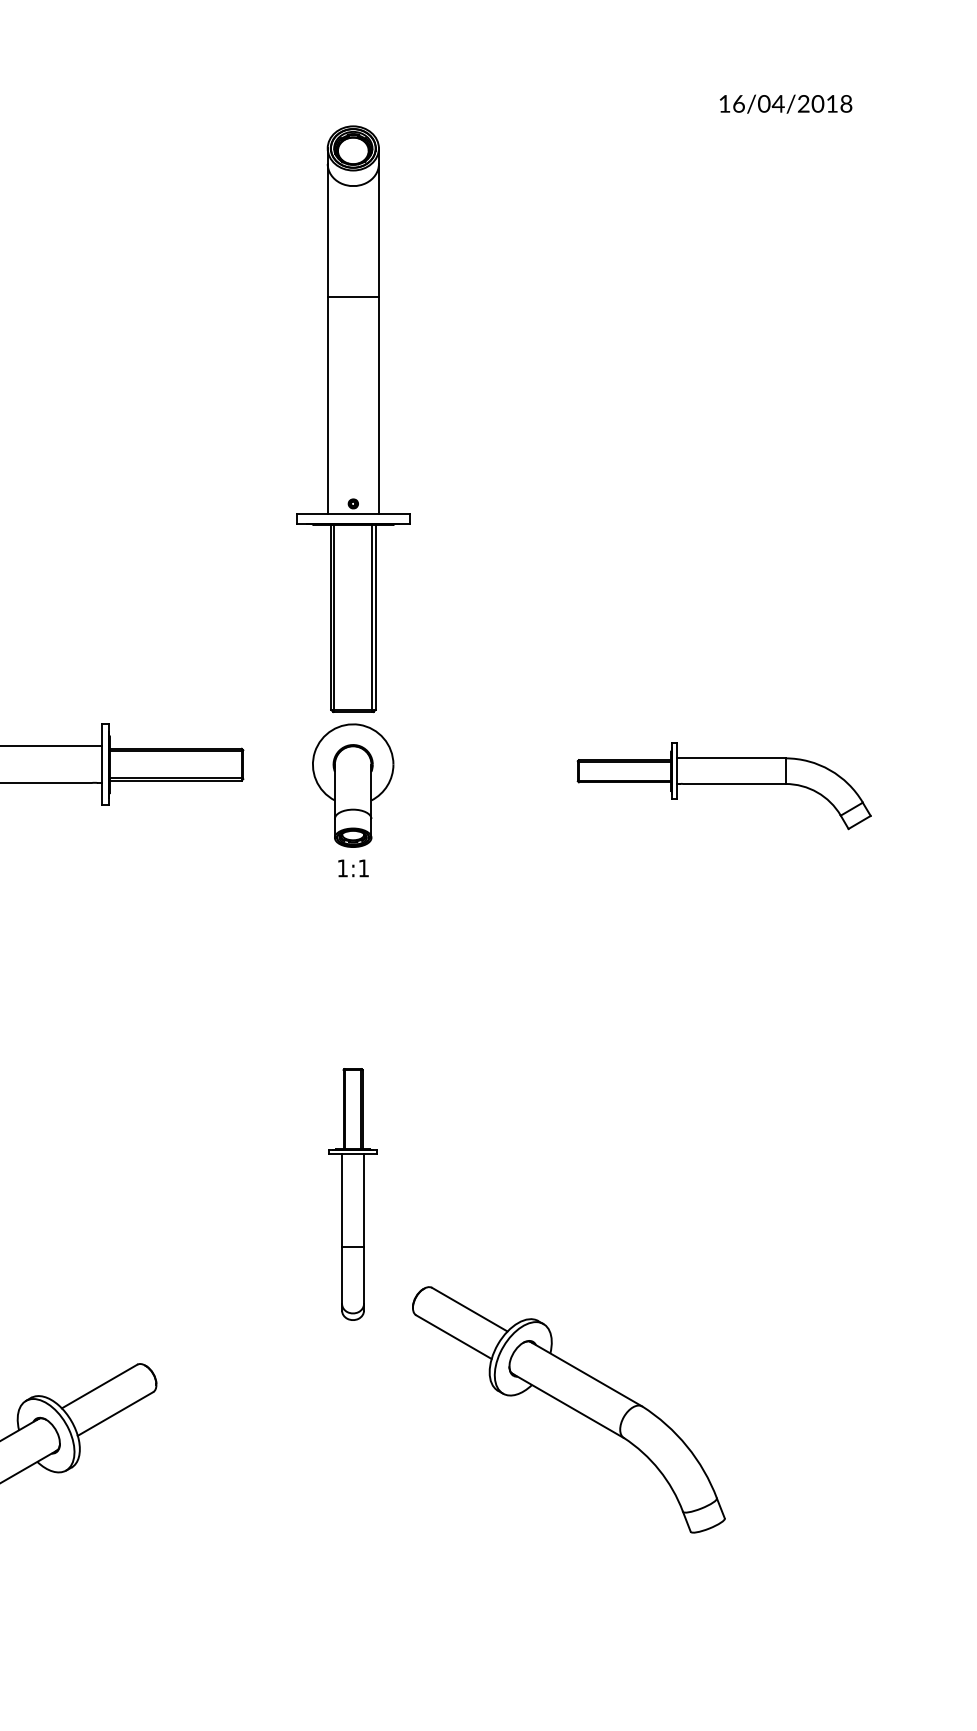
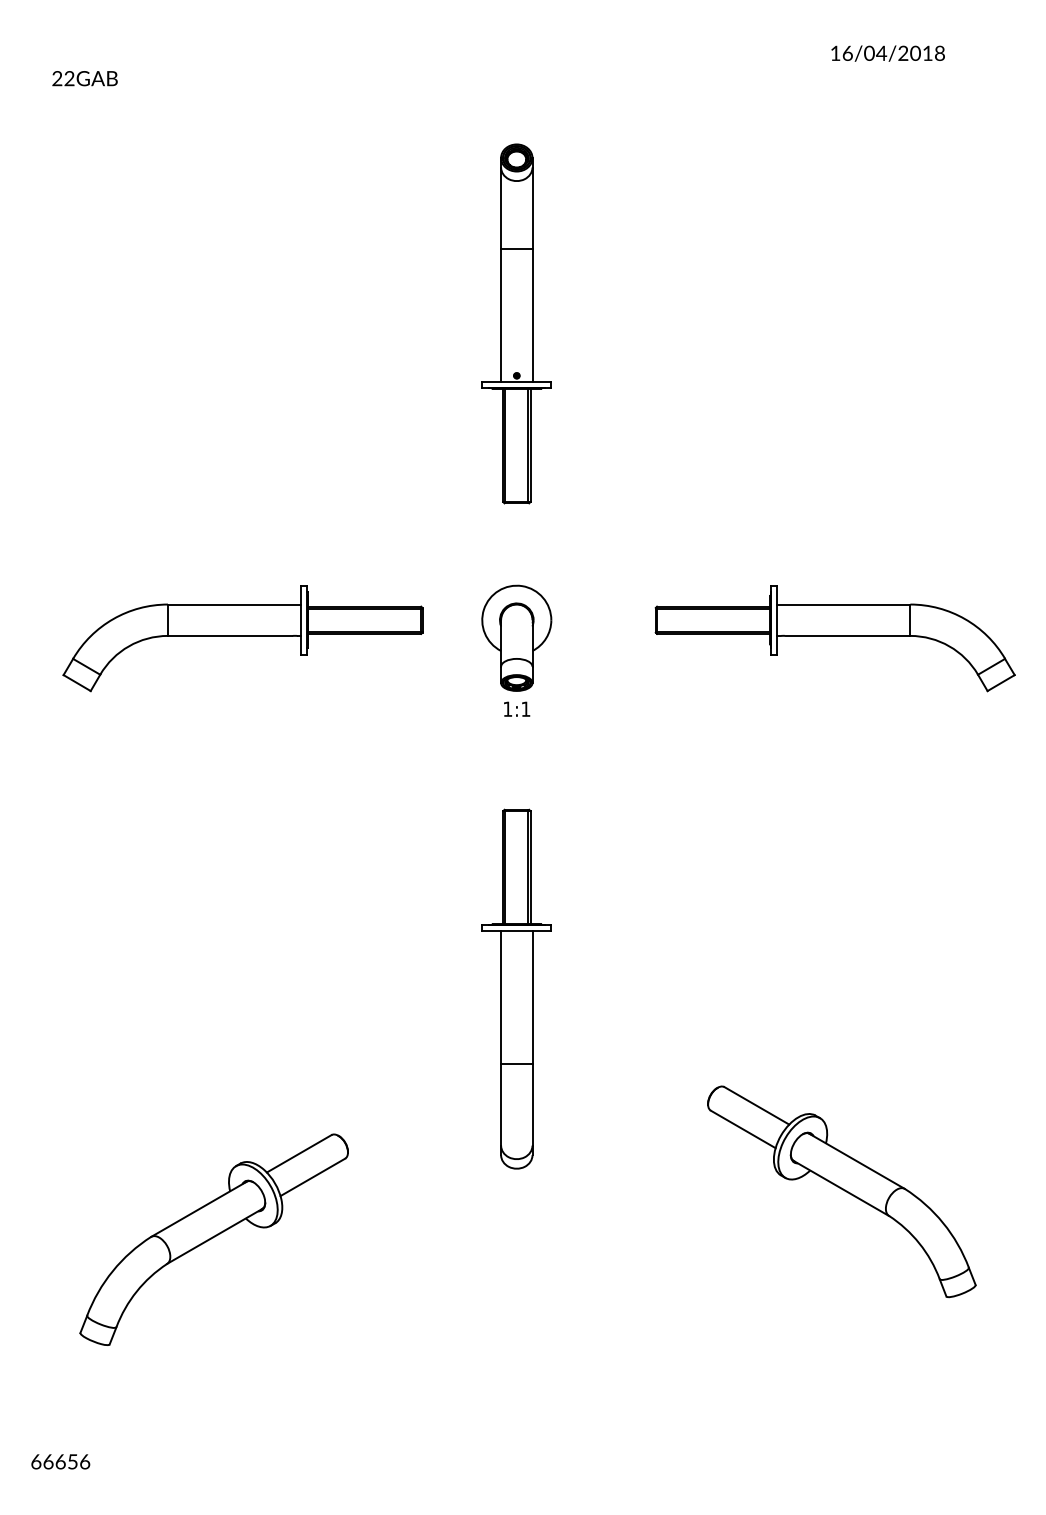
part: (352, 418) -> (516, 323), size x0.71
part: (723, 785) -> (834, 638), size x1.43
part: (352, 1193) -> (516, 988), size x1.67
part: (568, 1409) -> (841, 1191), moved

